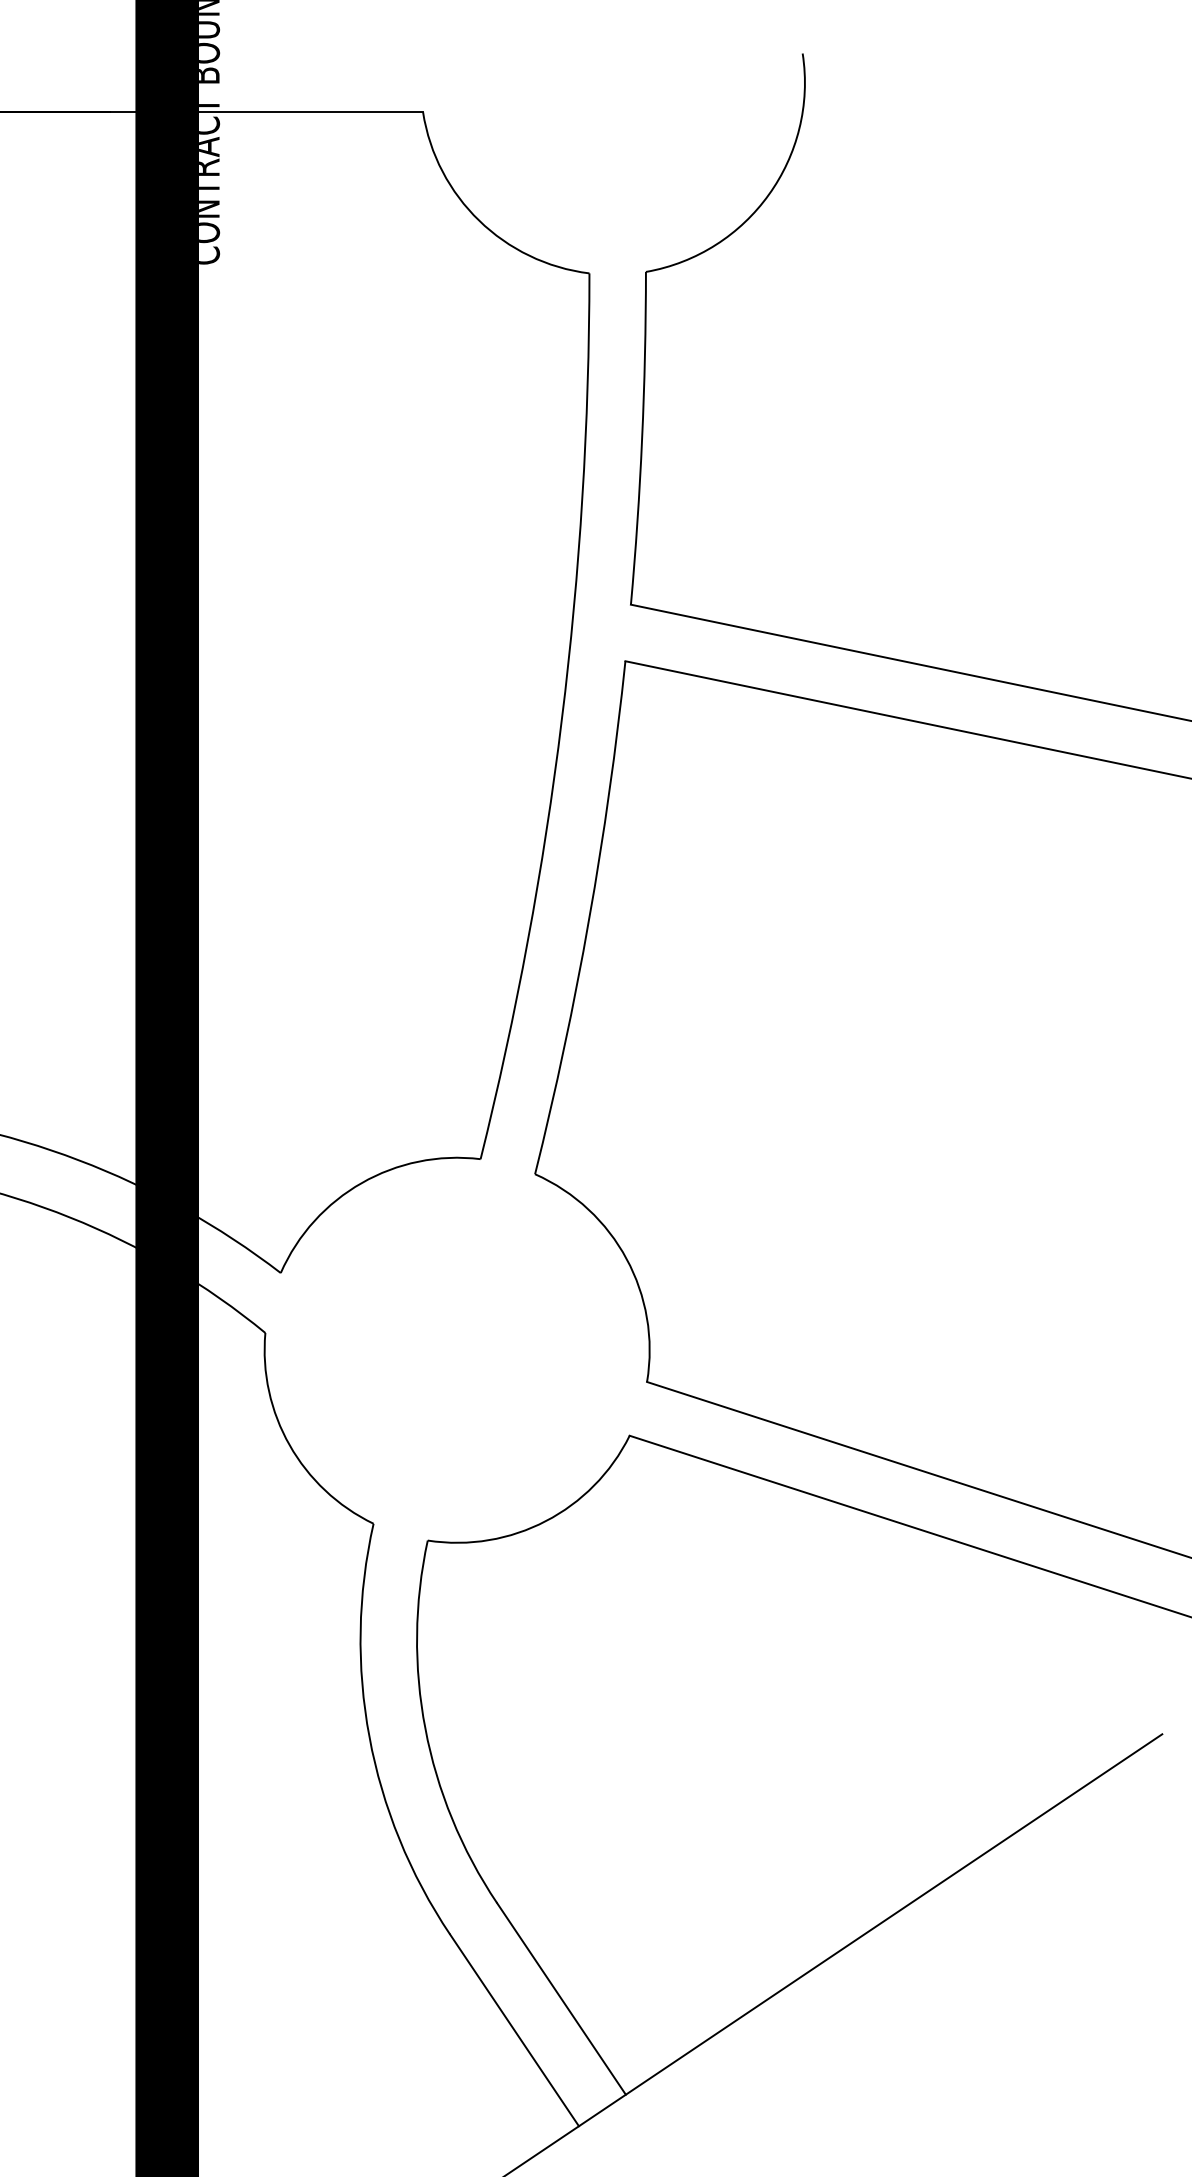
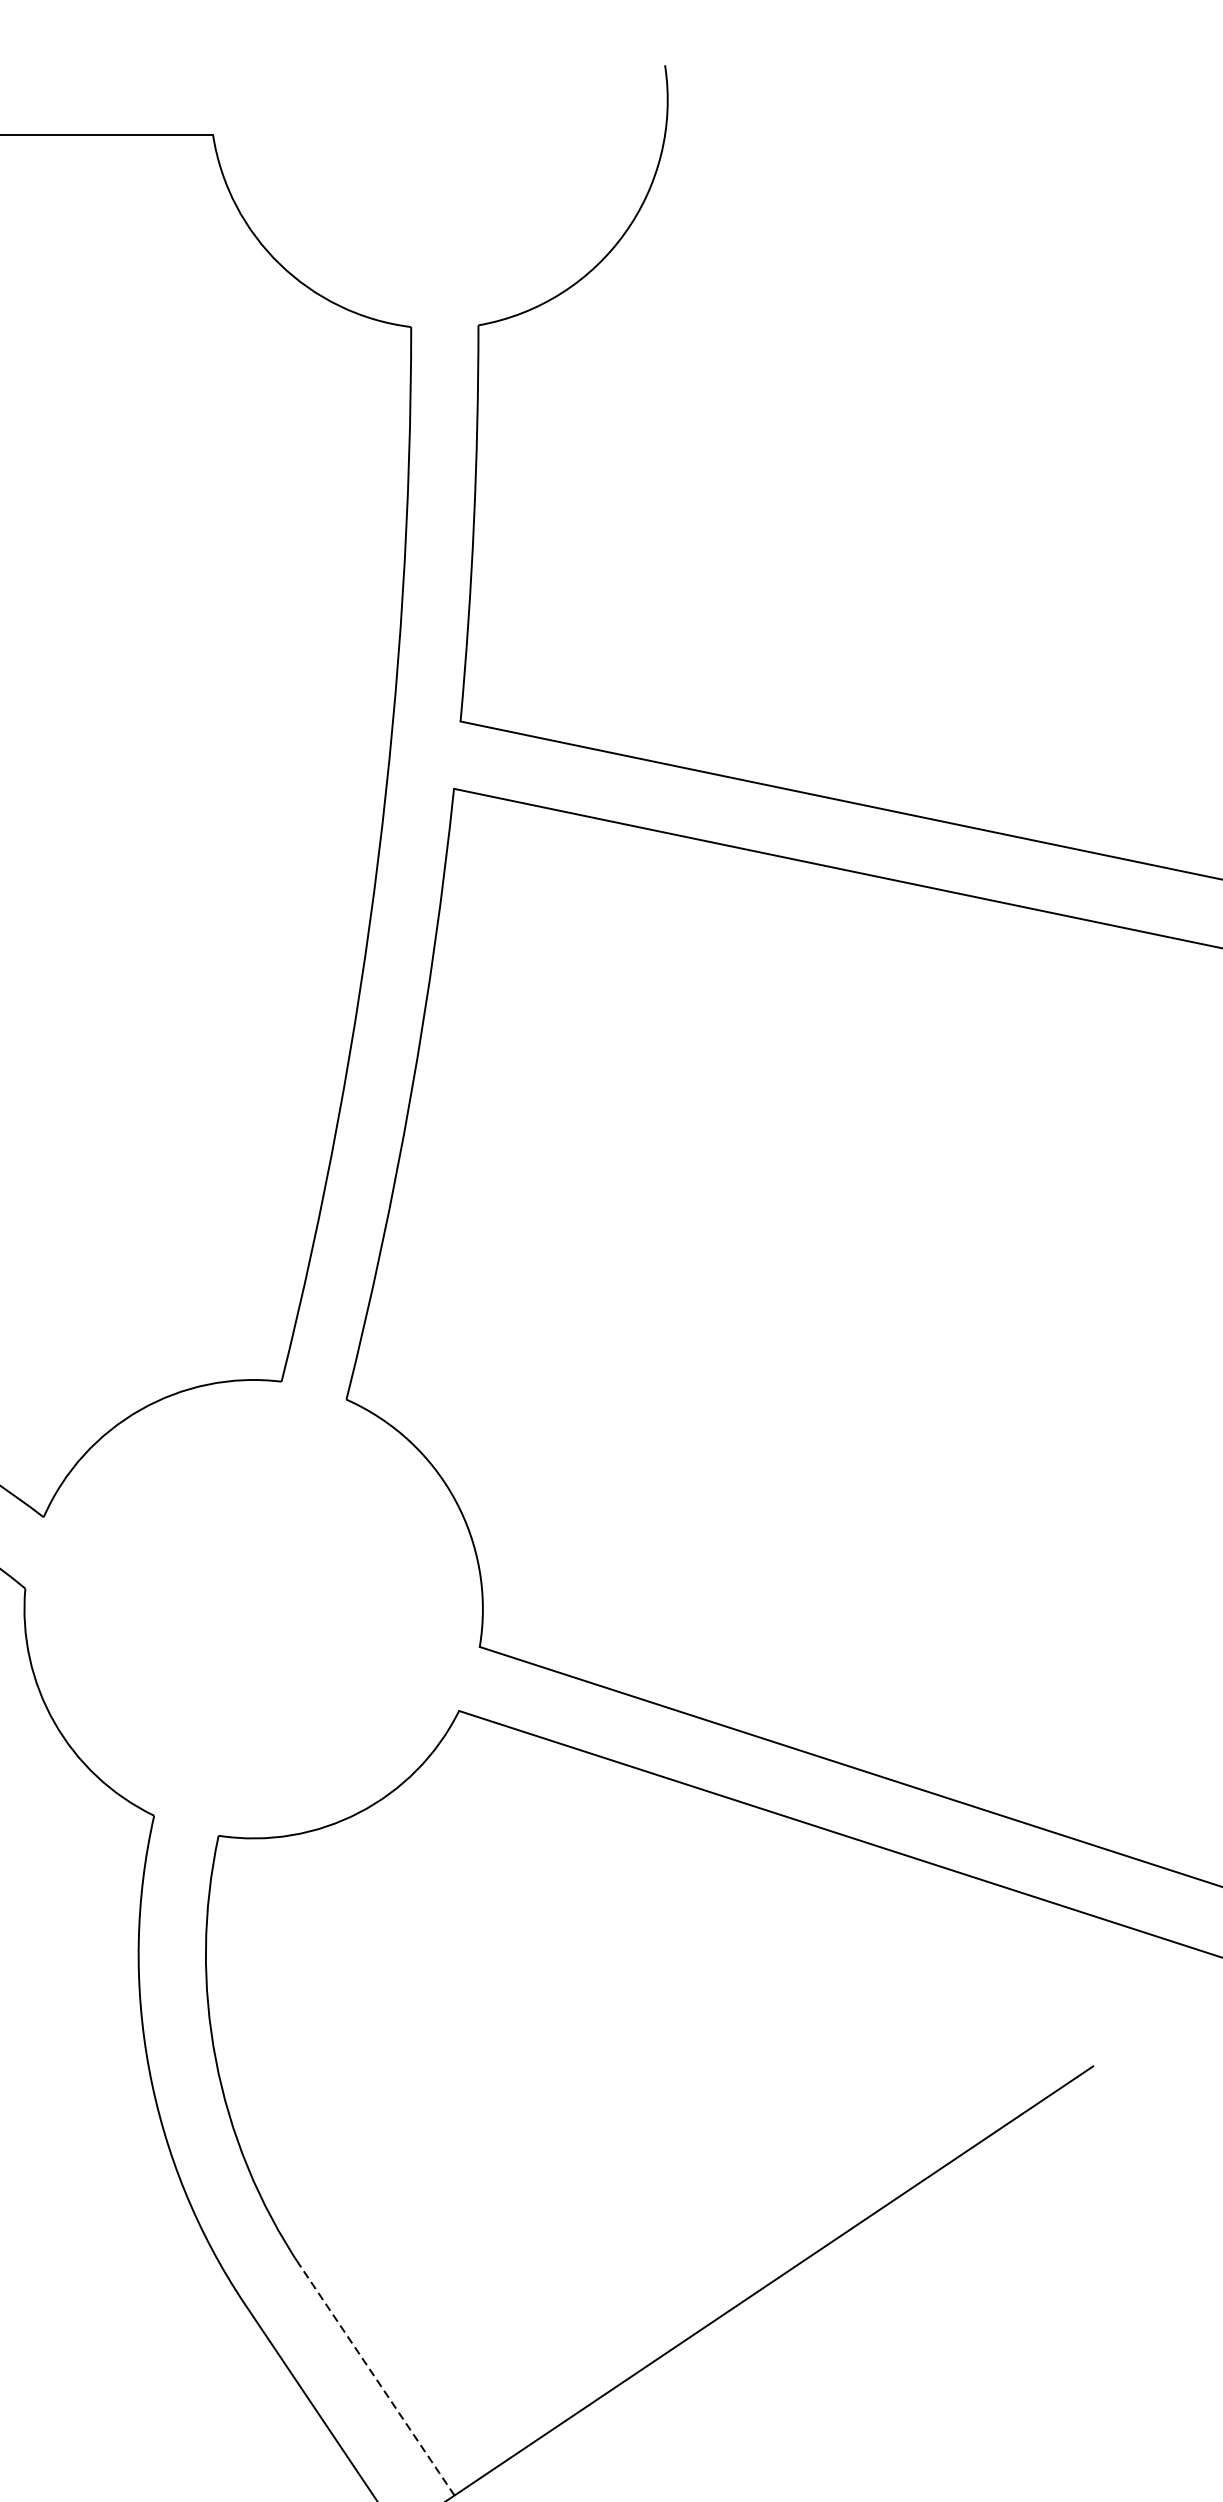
line: (561, 1998) -> (377, 2380), solid -> dashed

